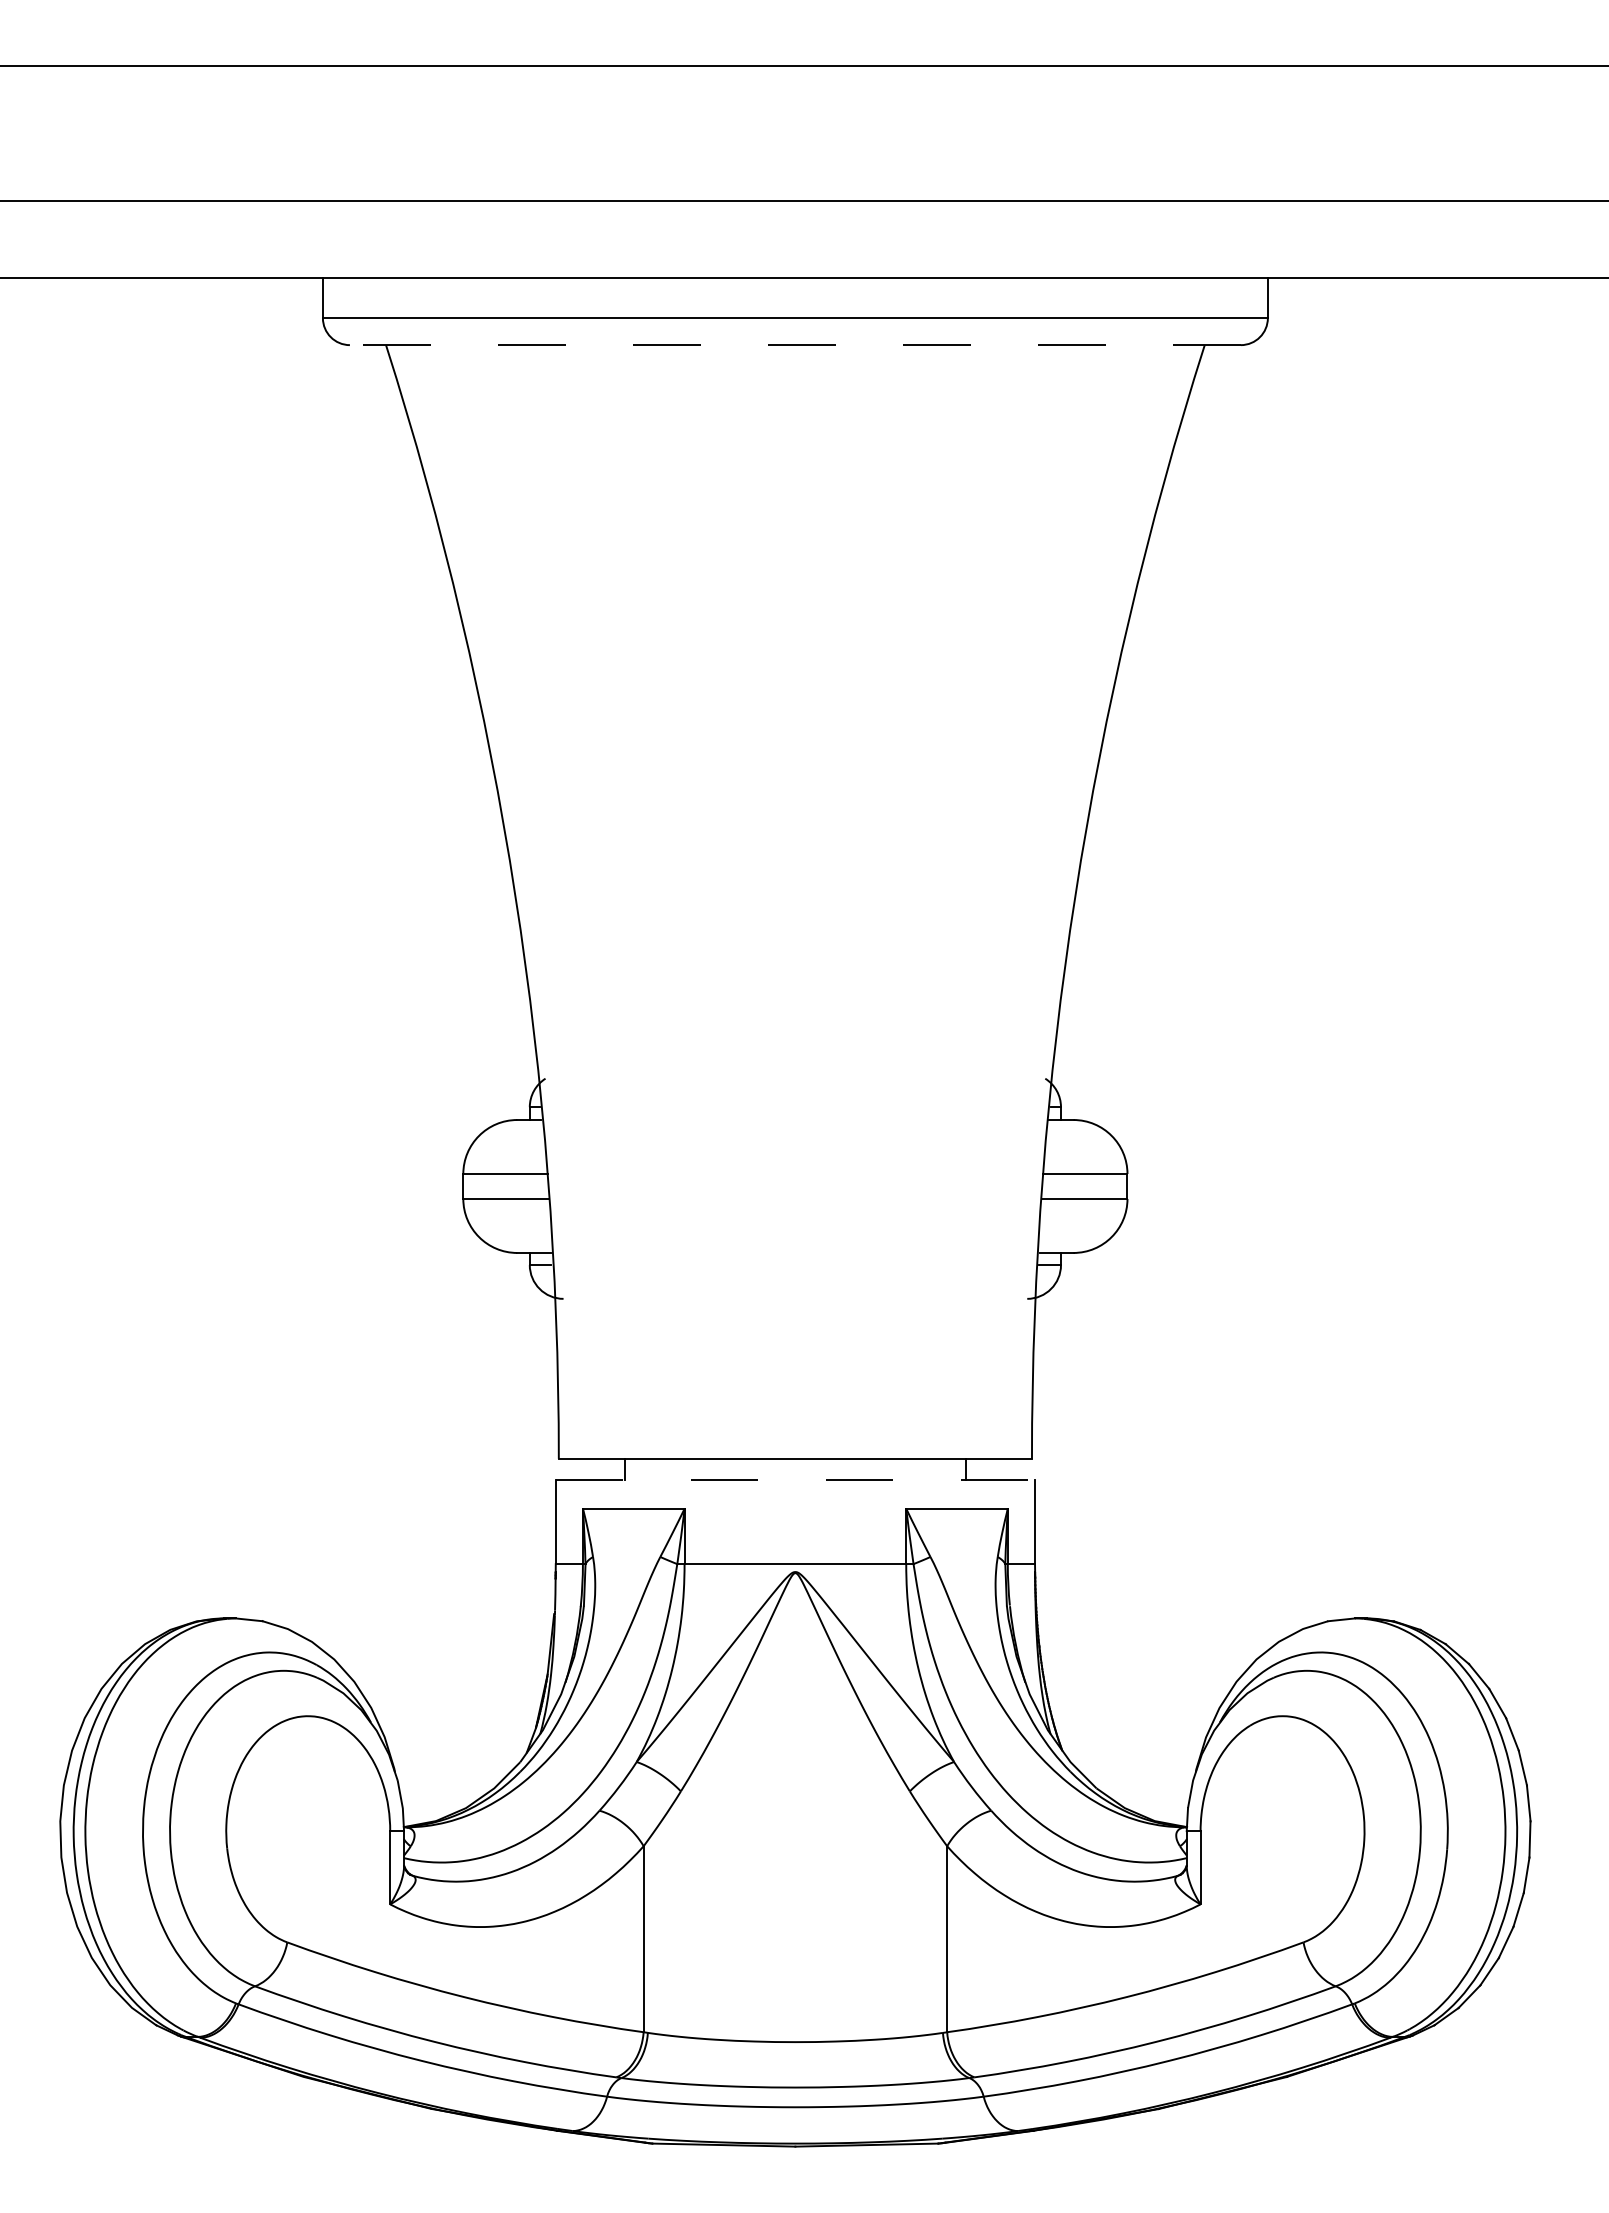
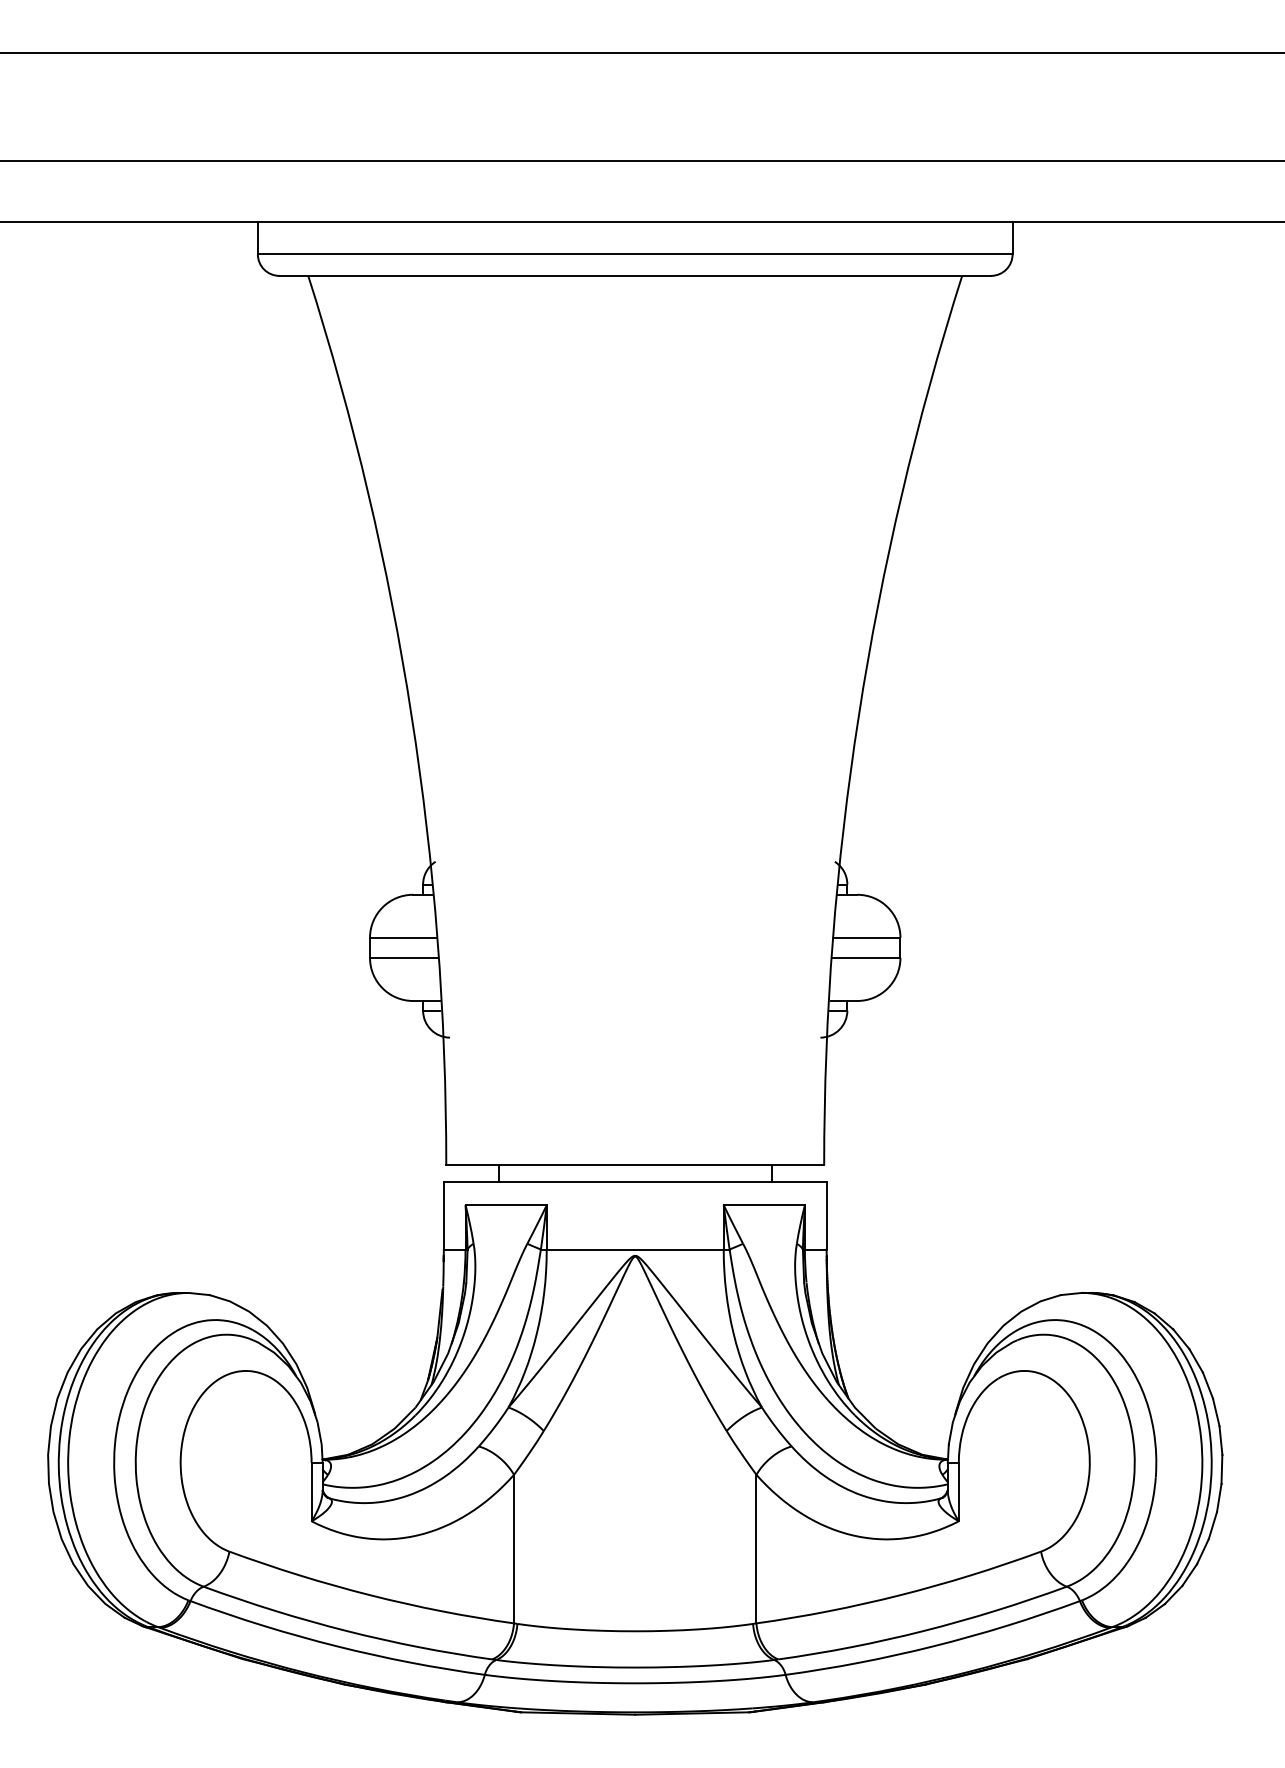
line: (794, 345) -> (634, 276), dashed -> solid
line: (795, 1479) -> (635, 1181), dashed -> solid

